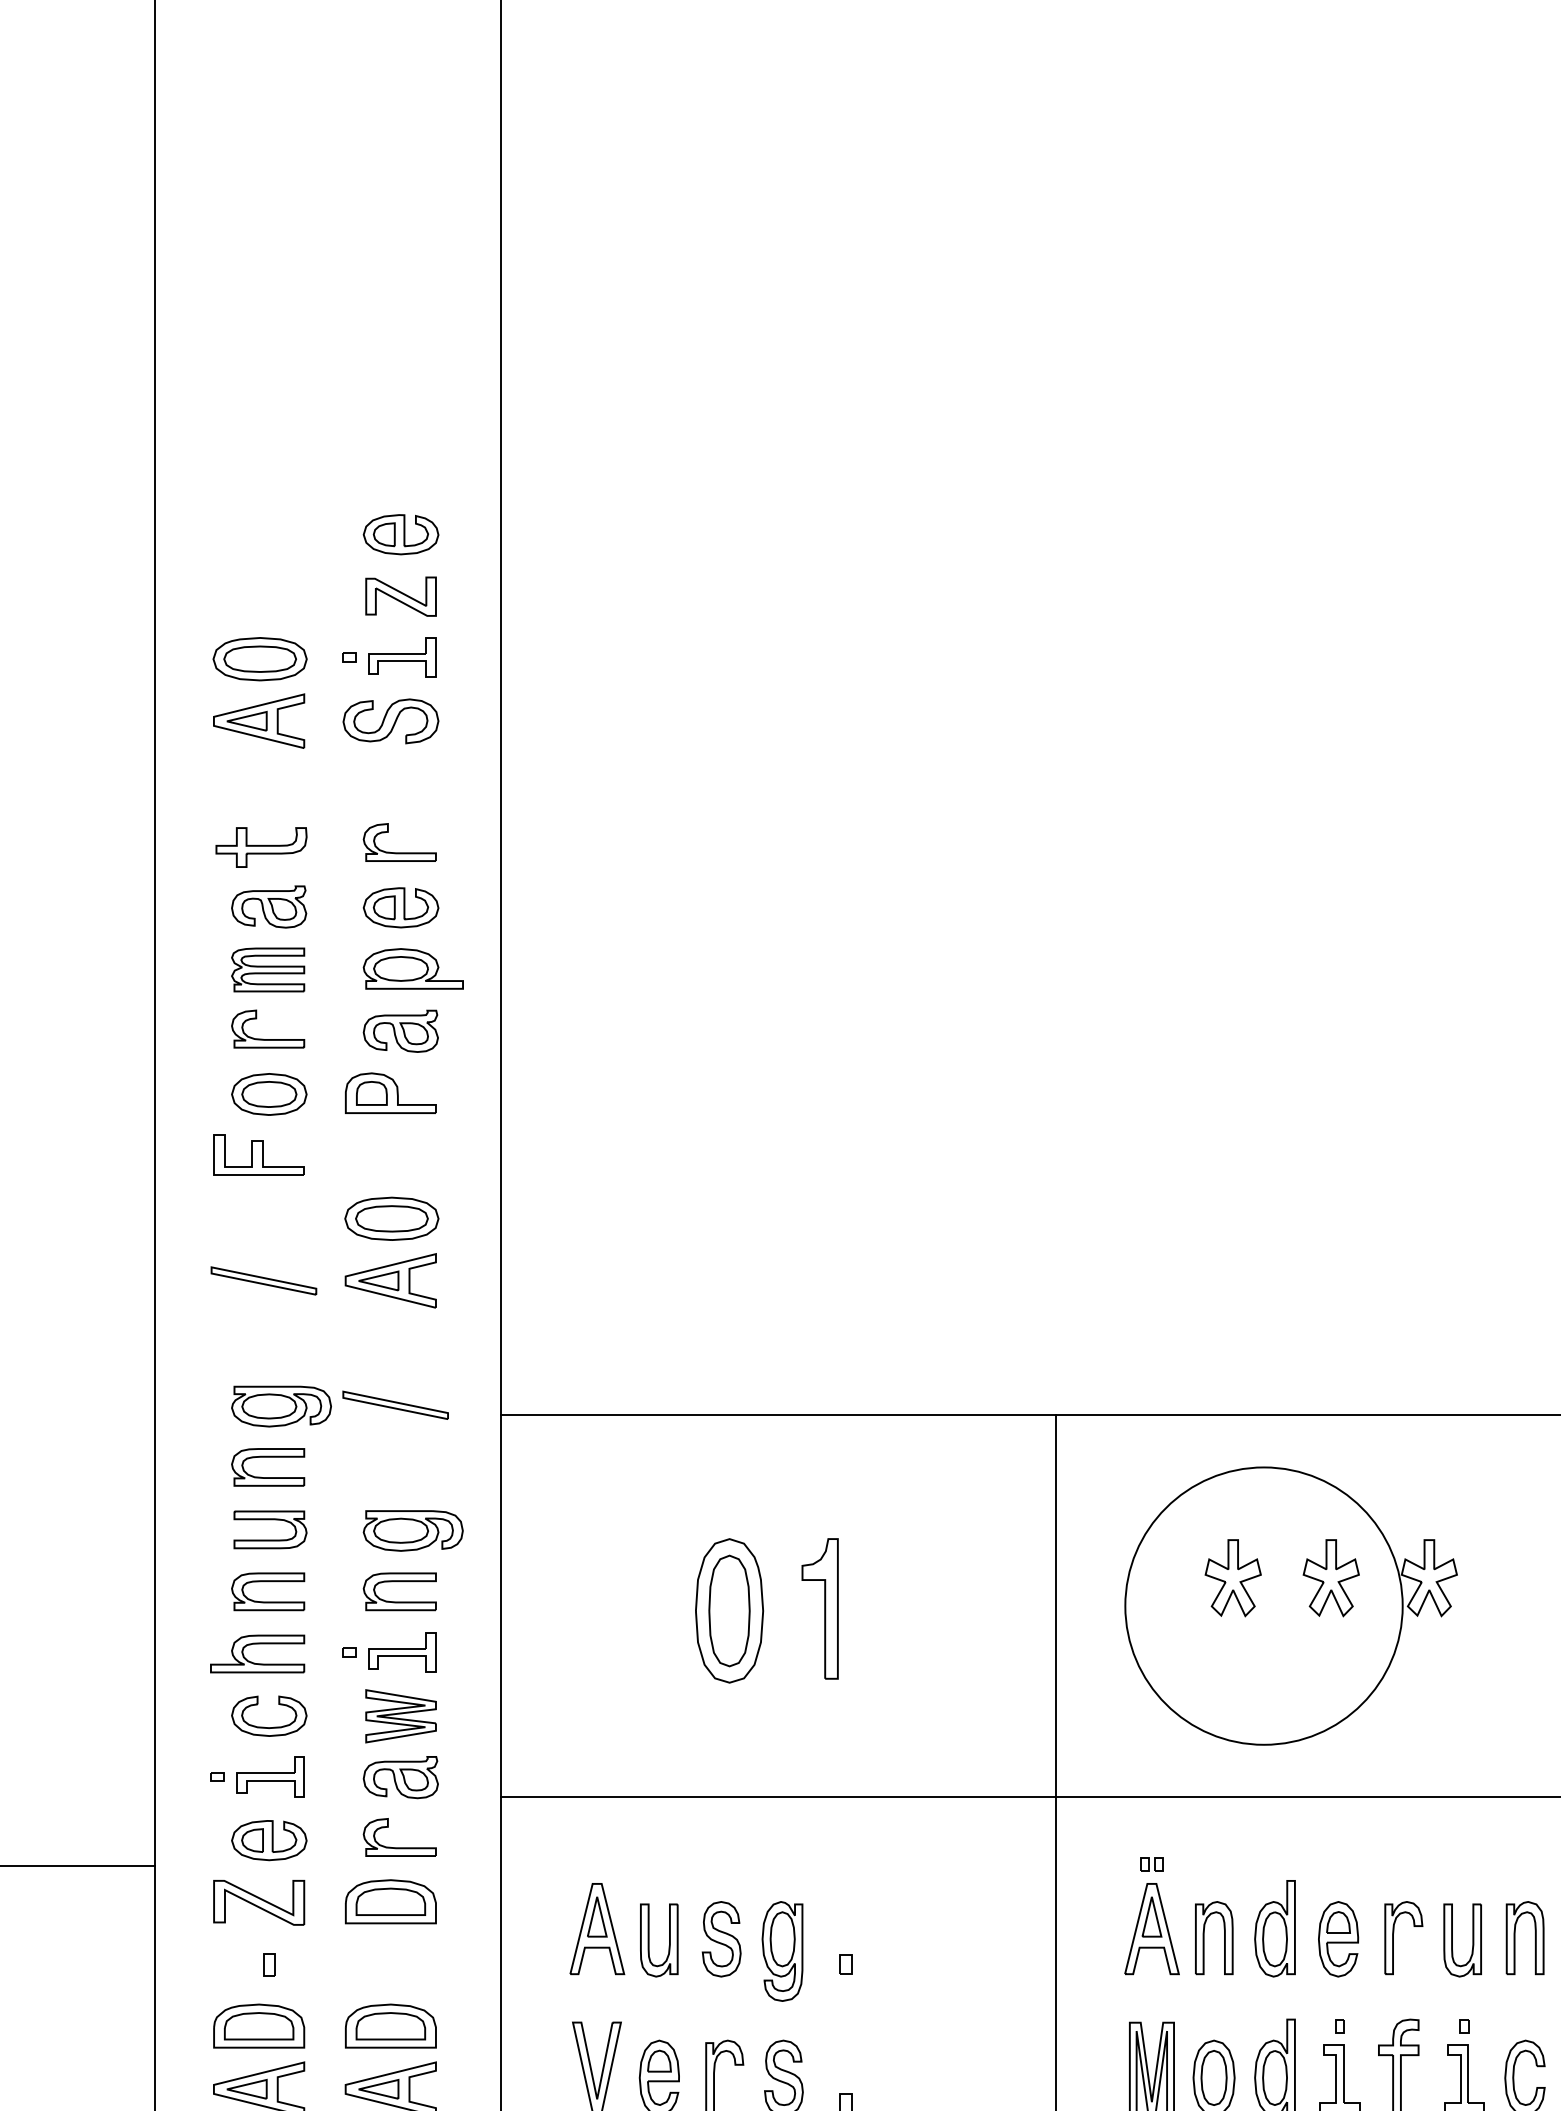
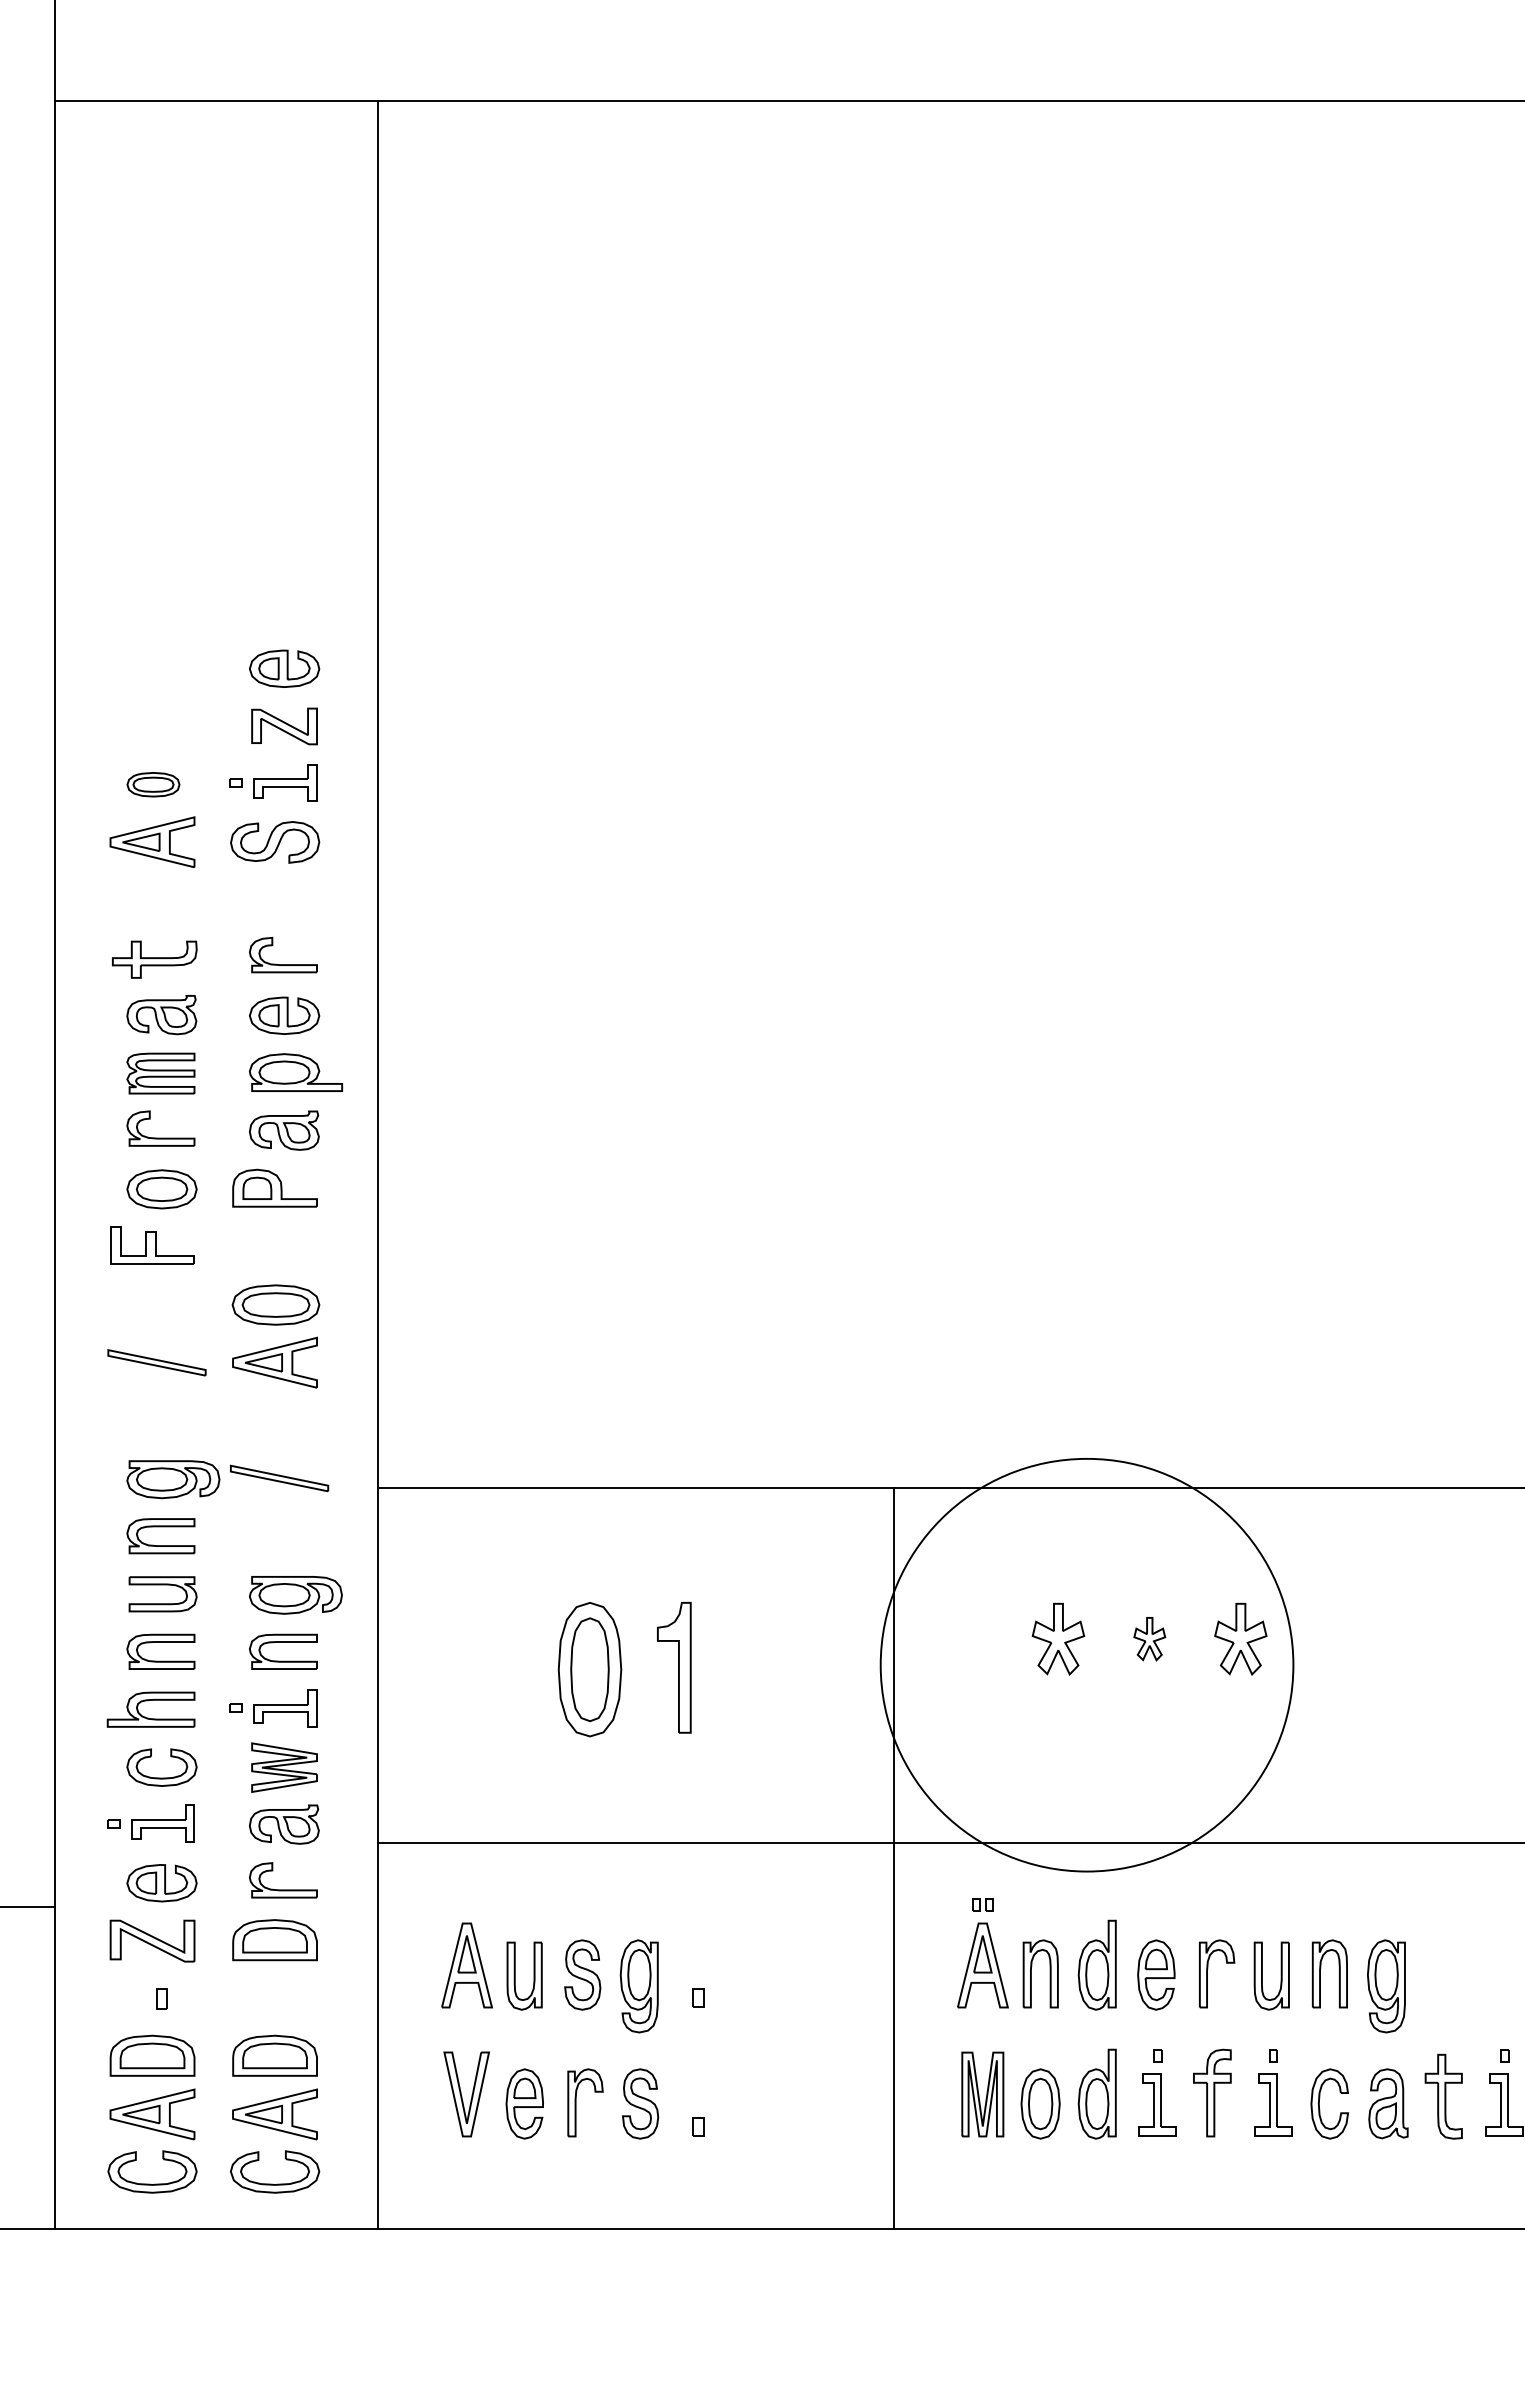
part: (260, 659) -> (153, 784), size x0.6
part: (1331, 1577) -> (1149, 1638), size x0.6
circle: (1264, 1606) -> (1087, 1665), size x1.6

